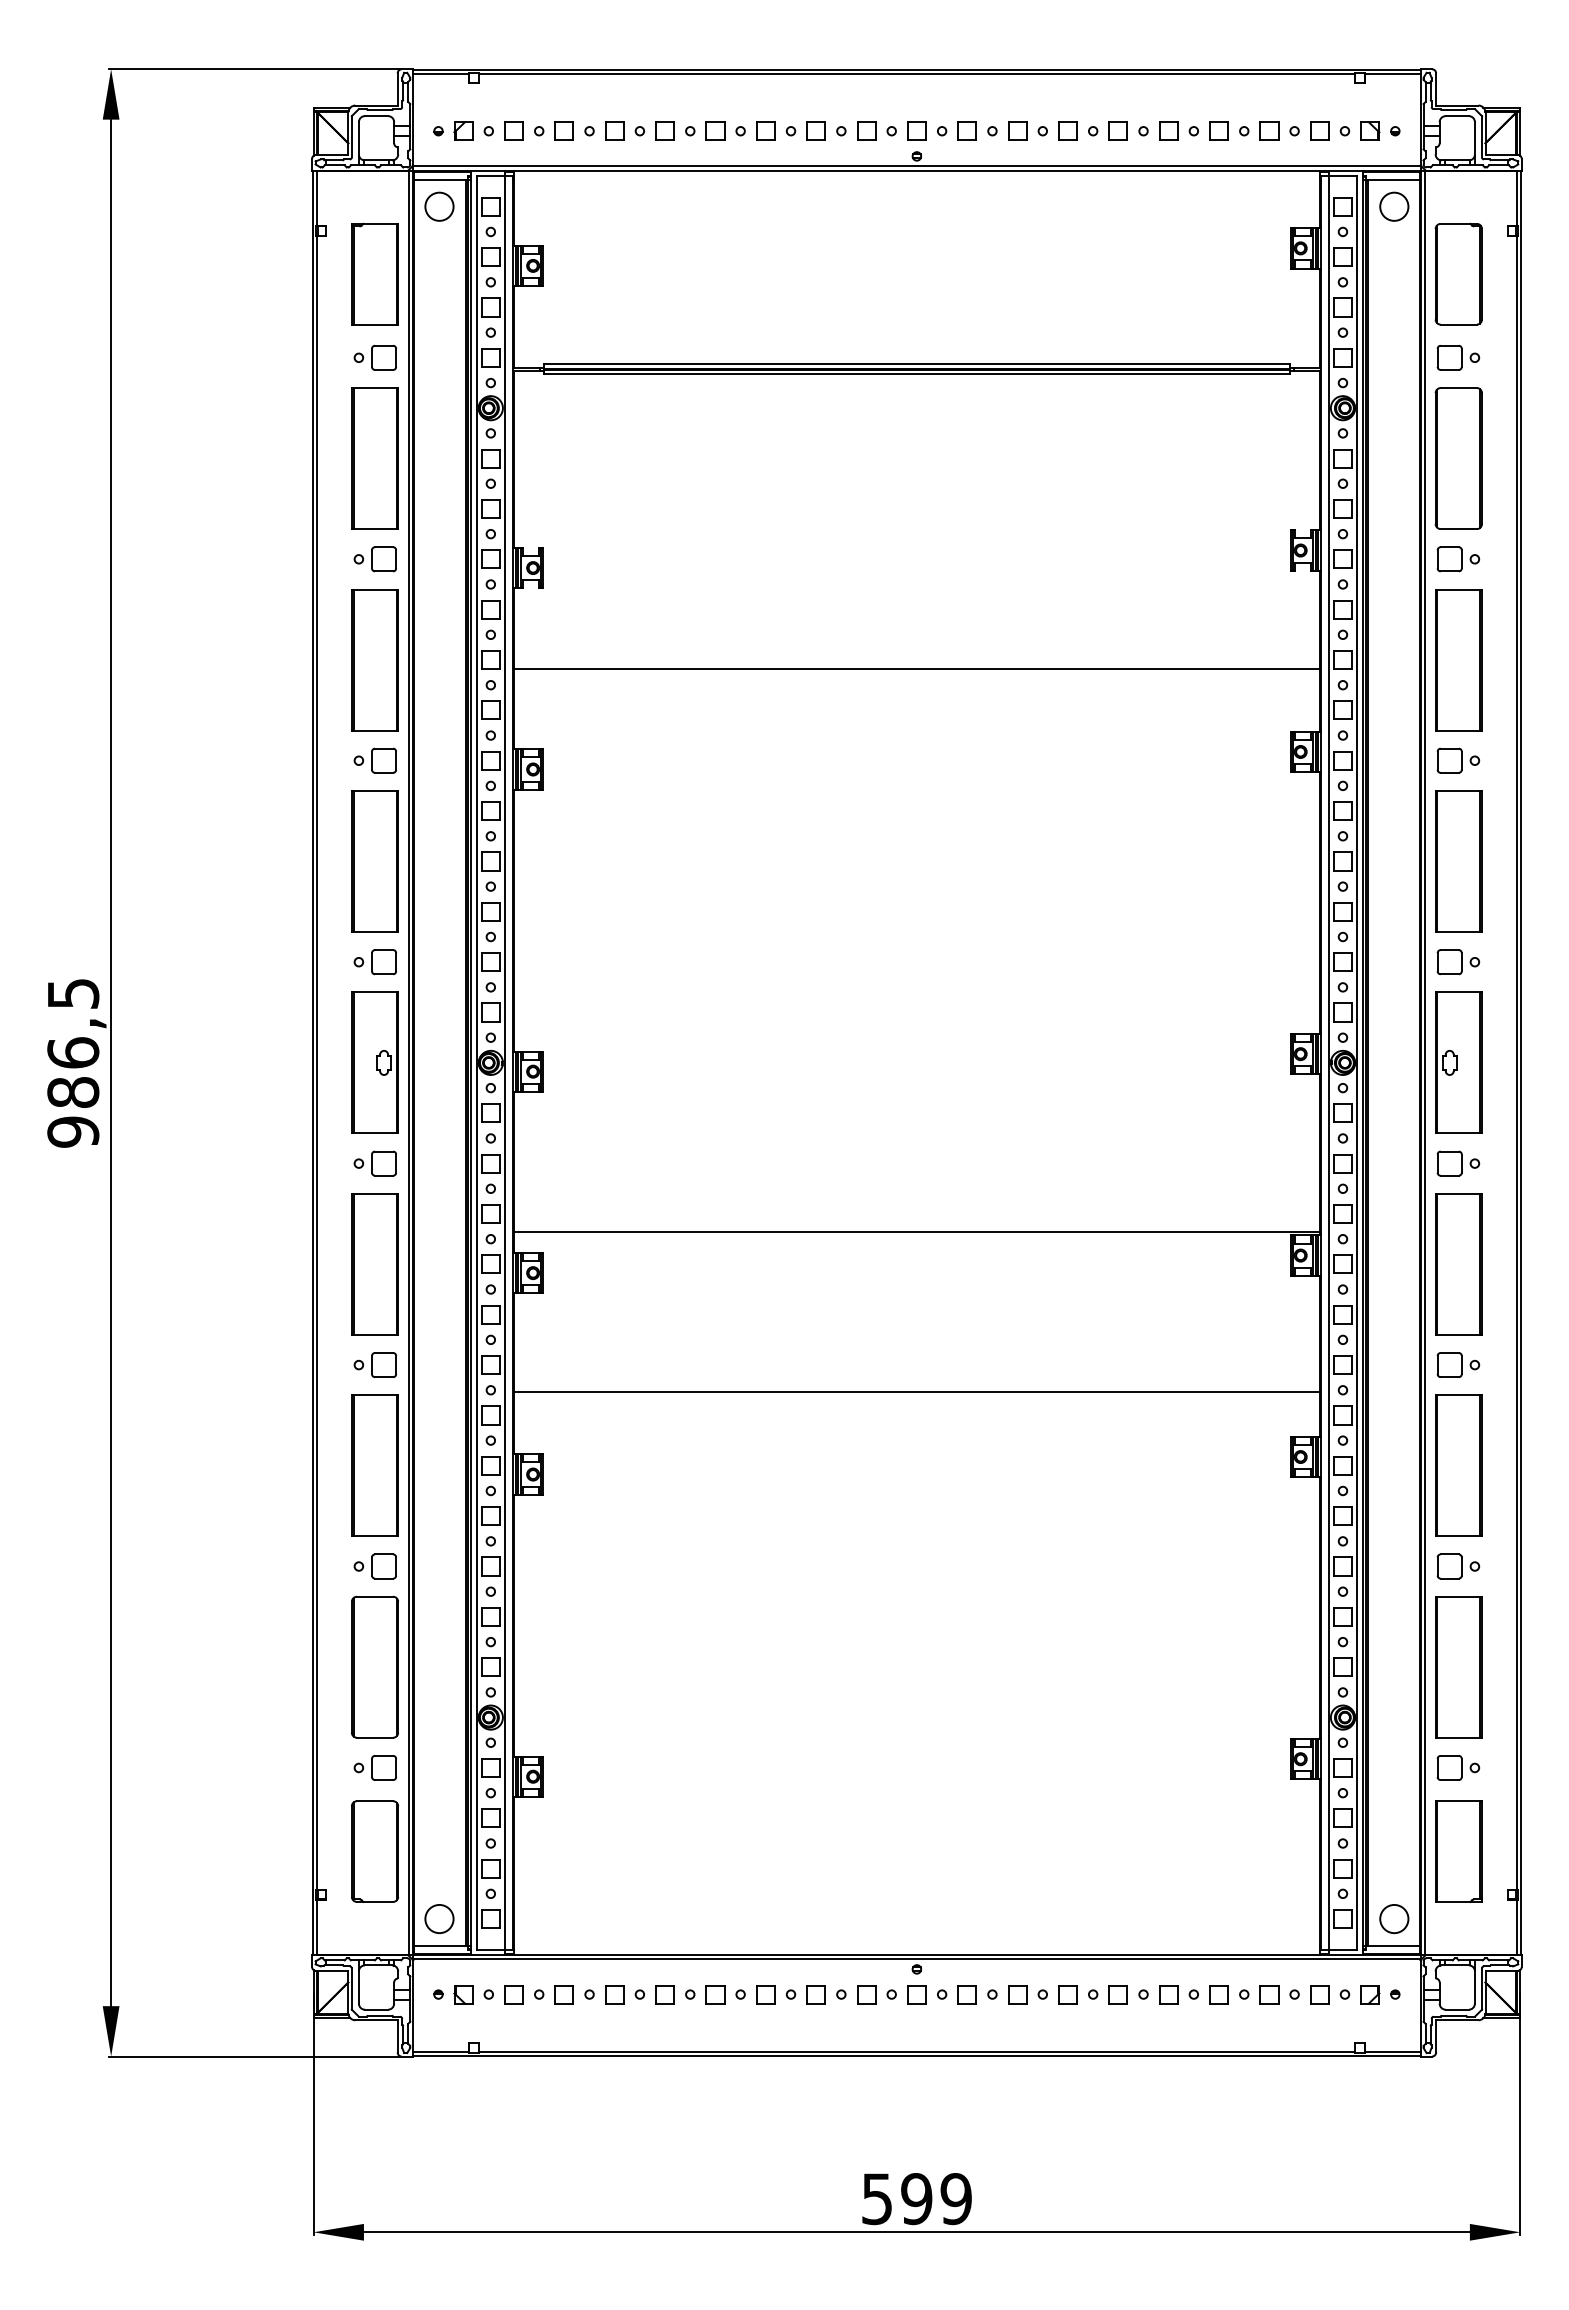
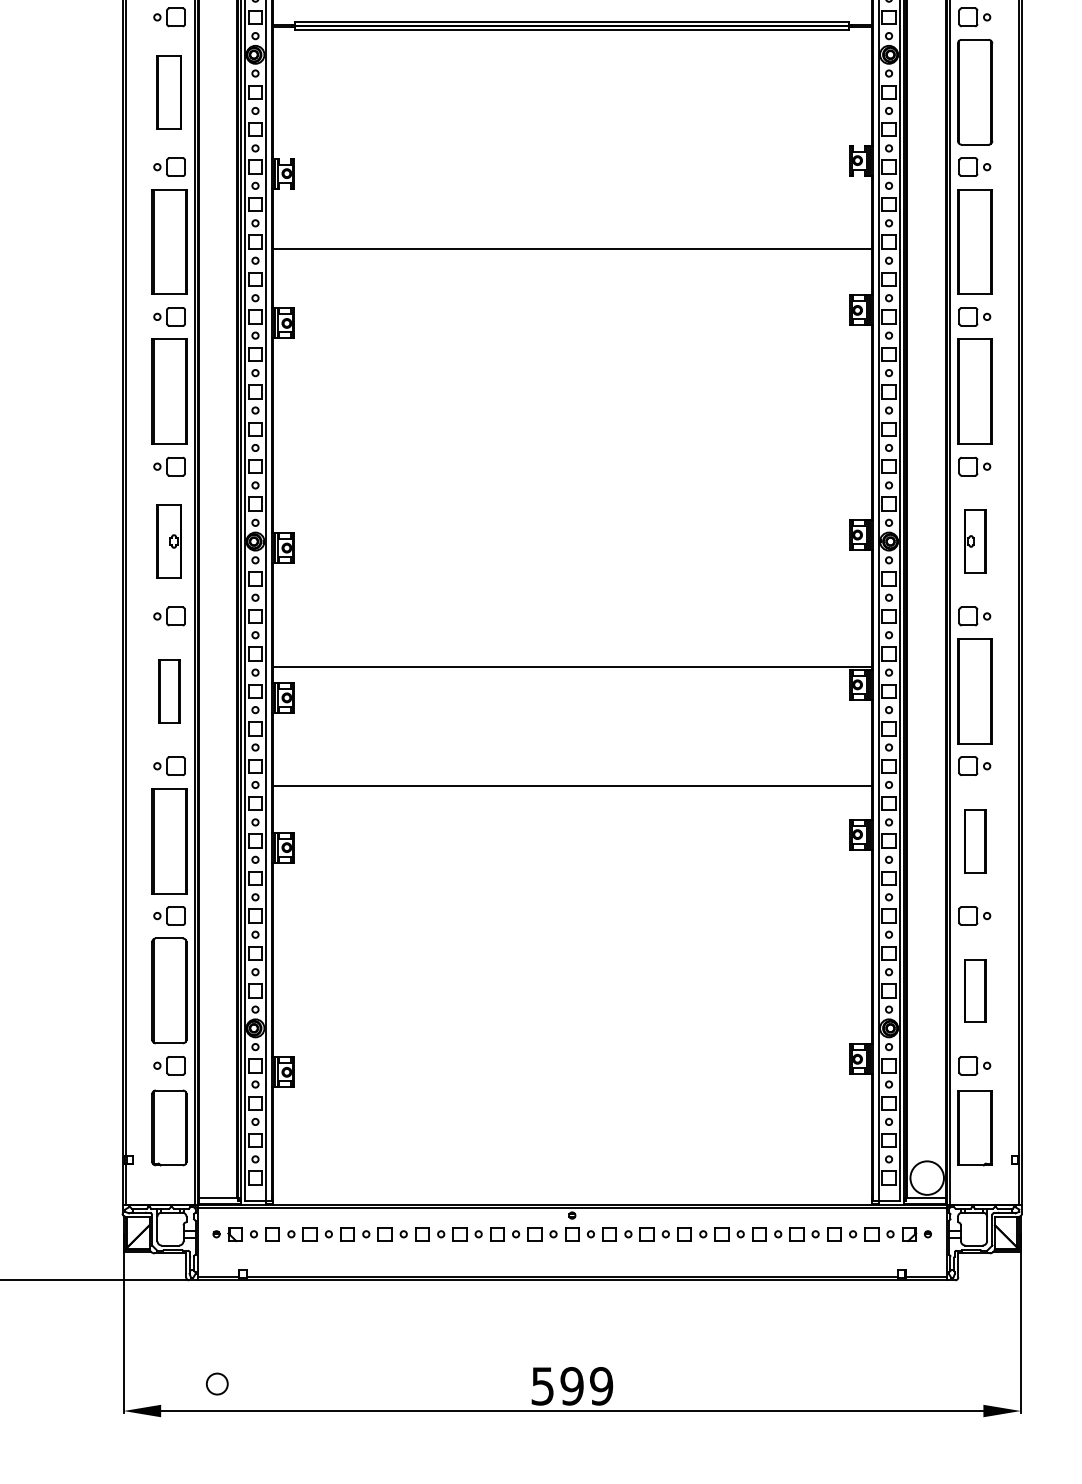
part: (374, 458) -> (168, 92), size x0.7
part: (374, 1062) -> (168, 541), size x0.7
part: (1458, 1062) -> (974, 541), size x0.6
part: (374, 1264) -> (168, 691), size x0.6
part: (1458, 1465) -> (974, 840), size x0.6
part: (1458, 1667) -> (974, 991), size x0.6
circle: (439, 1918) -> (217, 1383), moved
circle: (1394, 1918) -> (927, 1177), size x1.6

